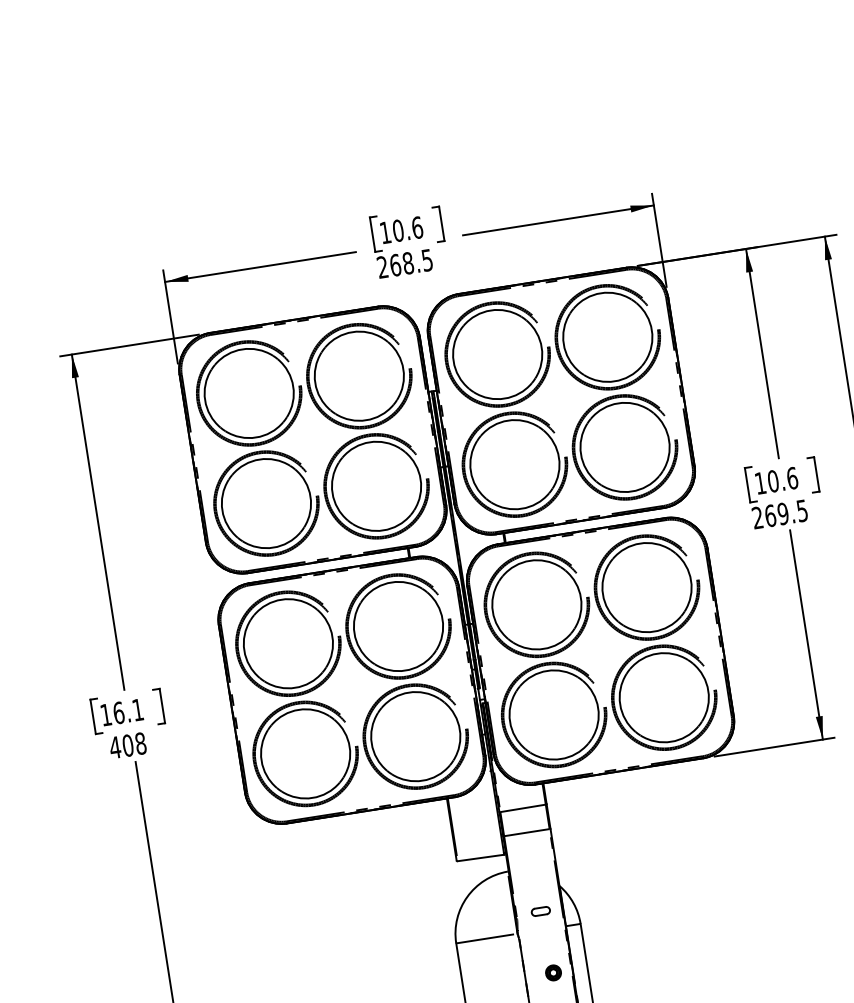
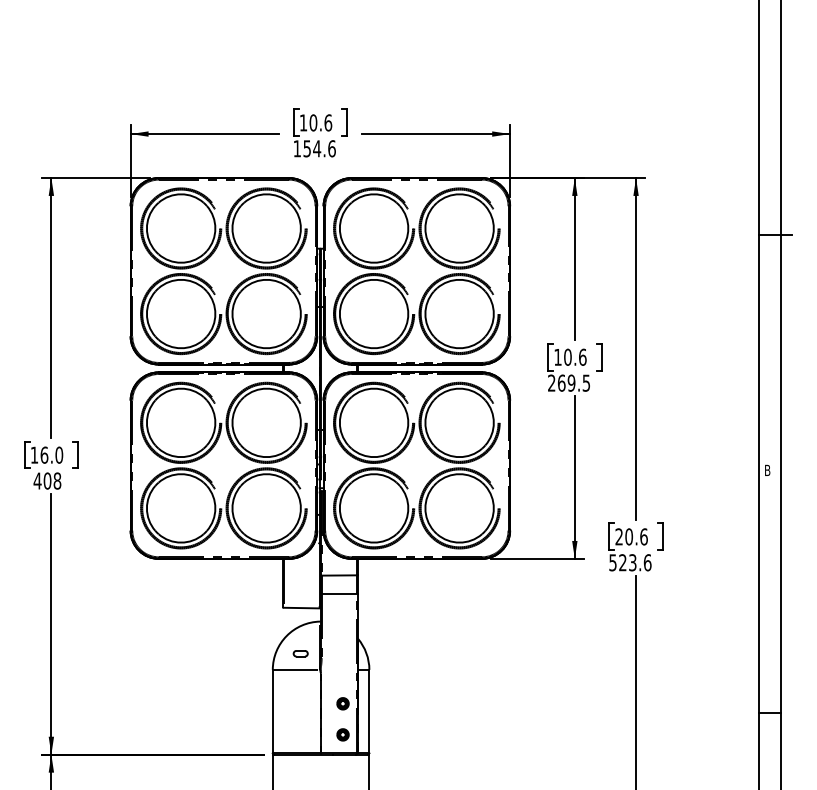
text: (404, 263) -> (314, 148), 268.5 -> 154.6
text: (138, 709) -> (59, 454), 16.1 -> 16.0
part: (540, 911) -> (300, 653), moved

